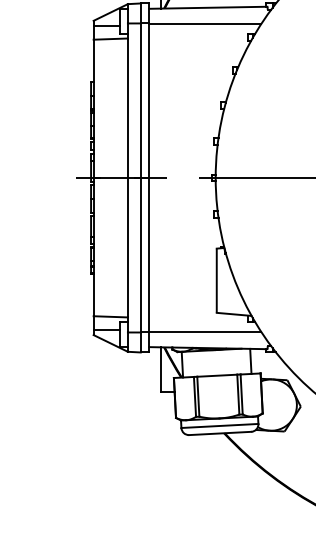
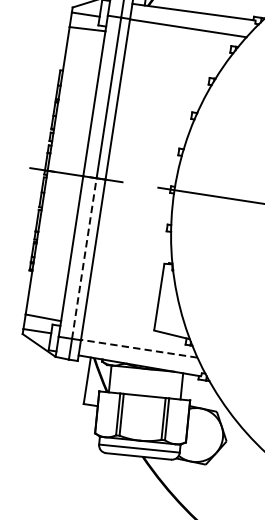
line: (140, 254) -> (84, 257), solid -> dashed
line: (204, 332) -> (138, 349), solid -> dashed

